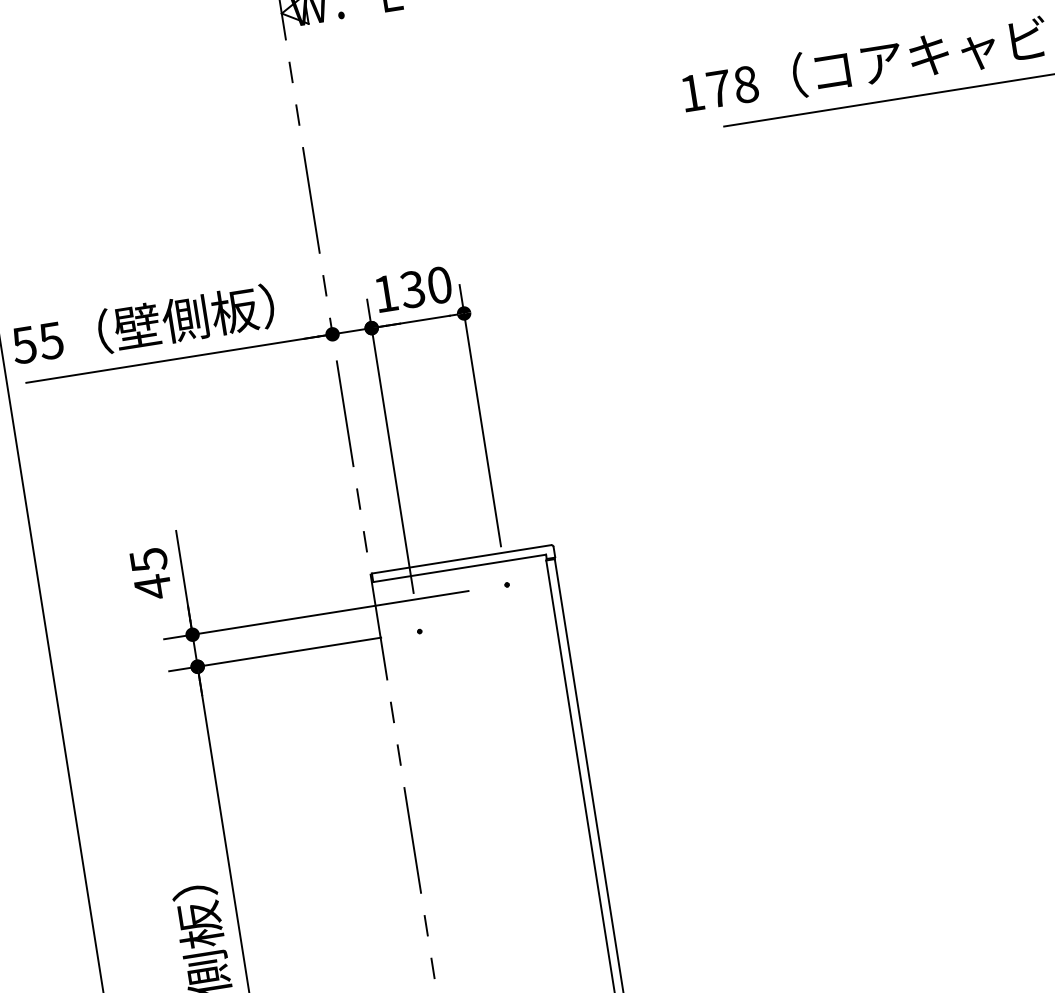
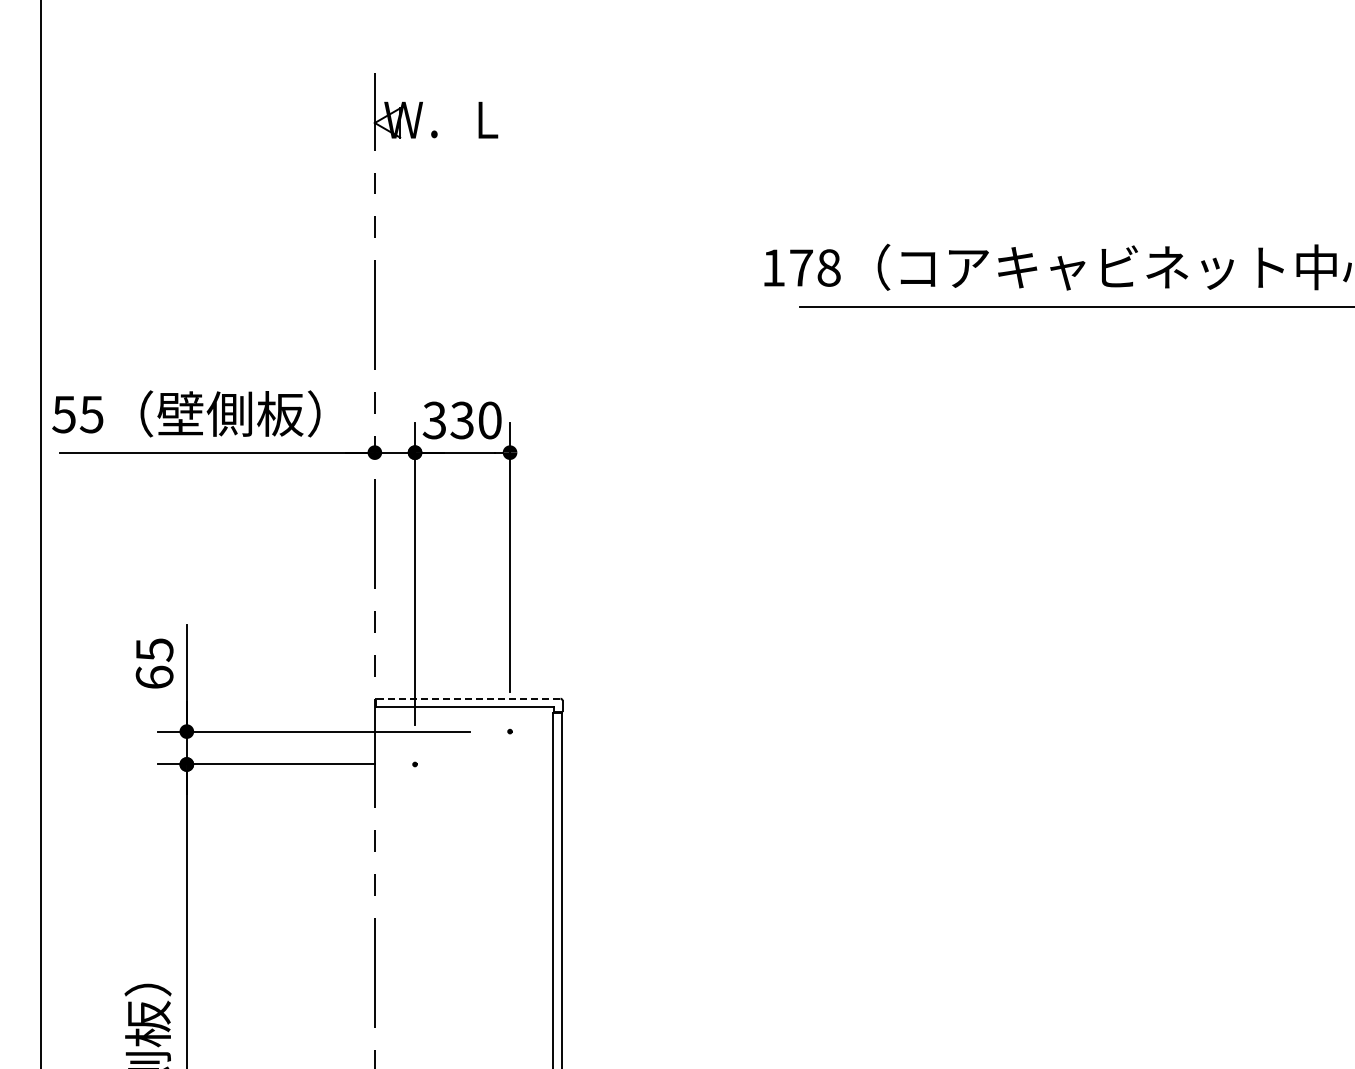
text: (384, 293) -> (433, 420), 130 -> 330
line: (460, 559) -> (467, 698), solid -> dashed
text: (152, 587) -> (154, 677), 45 -> 65

